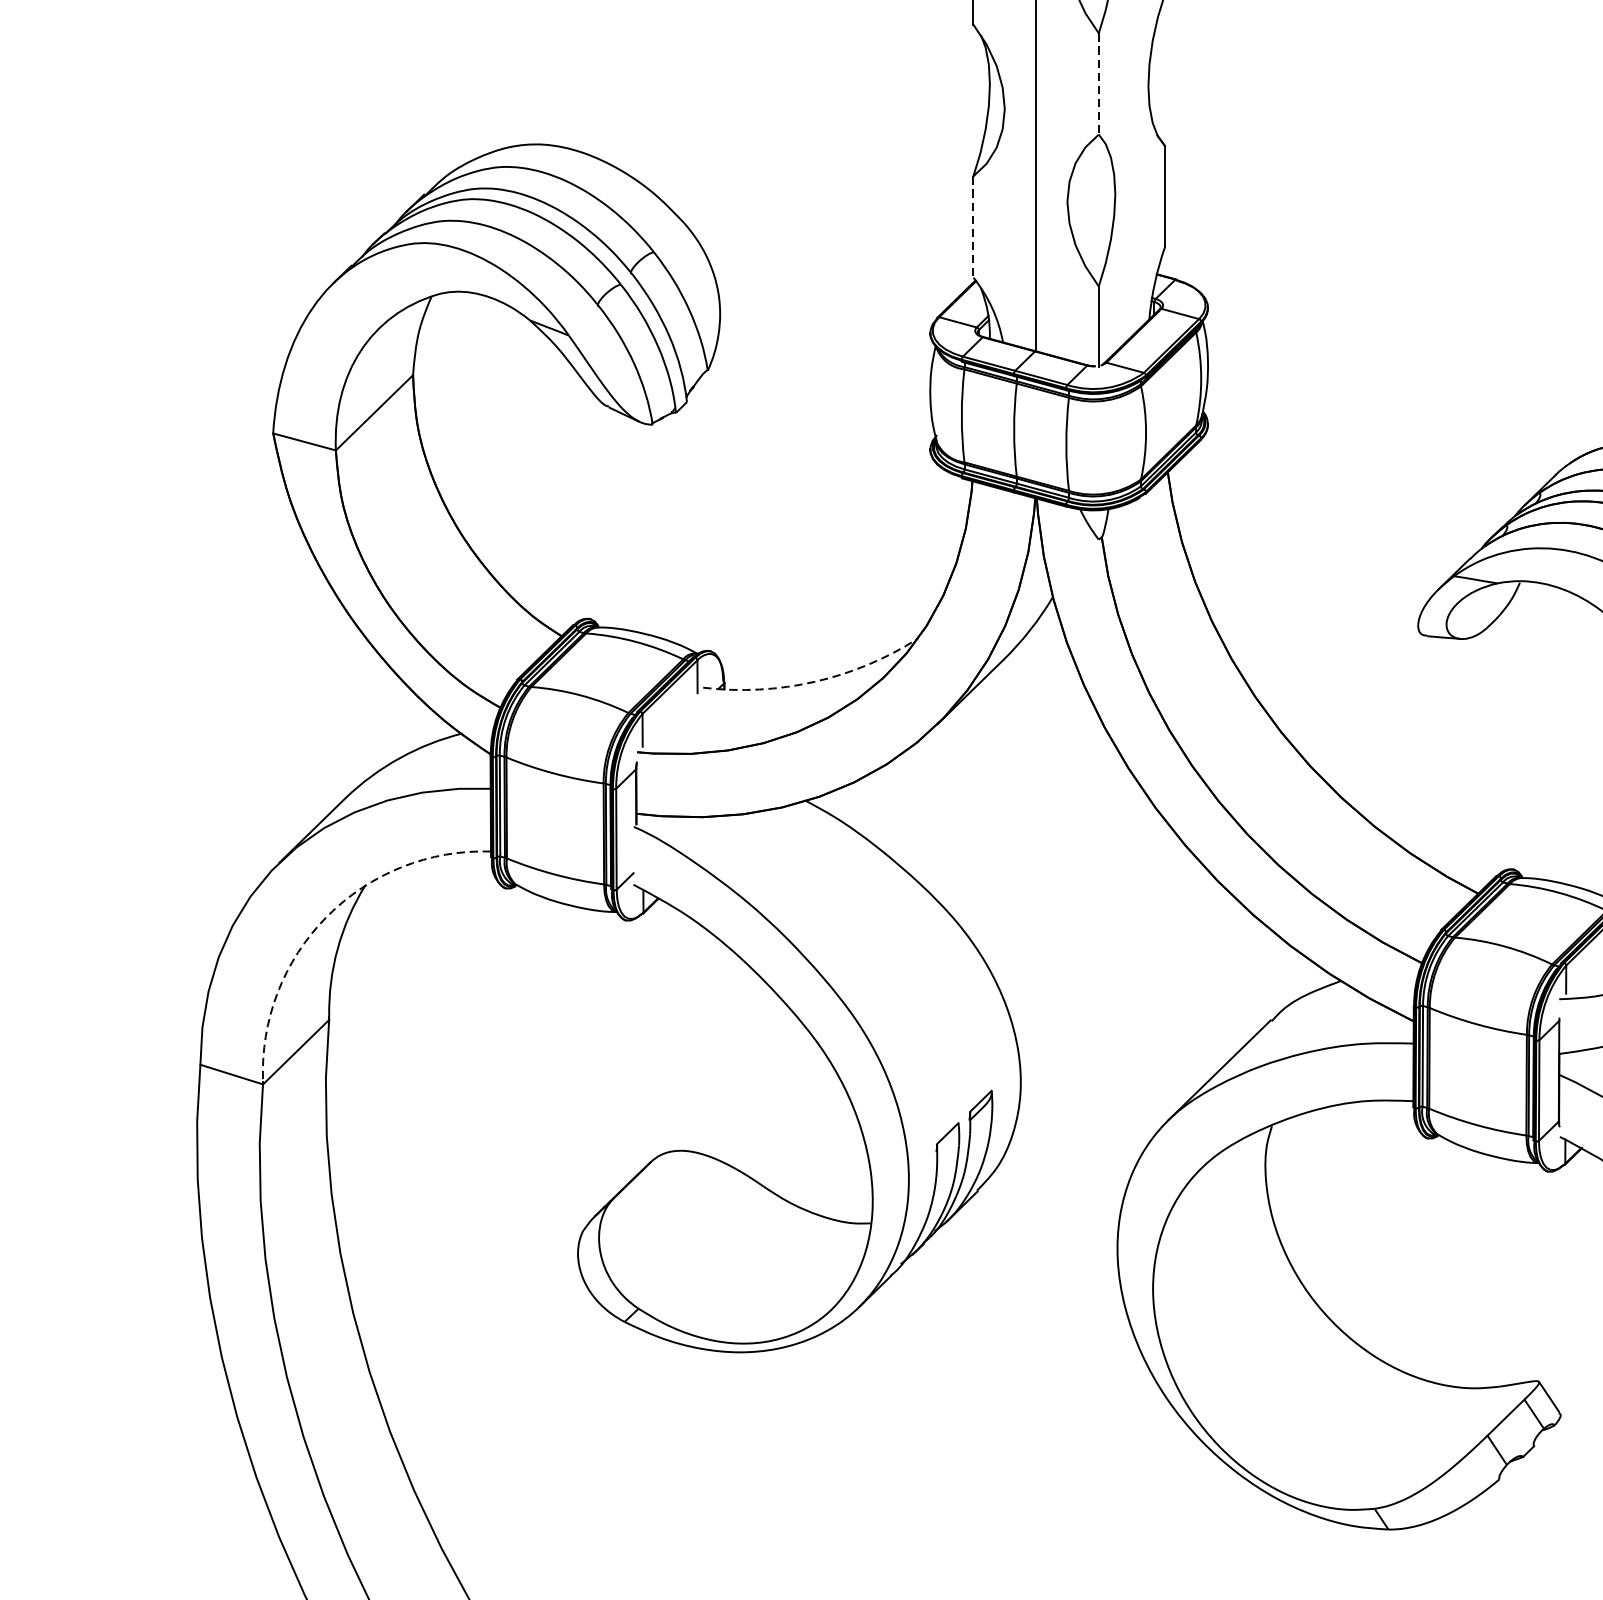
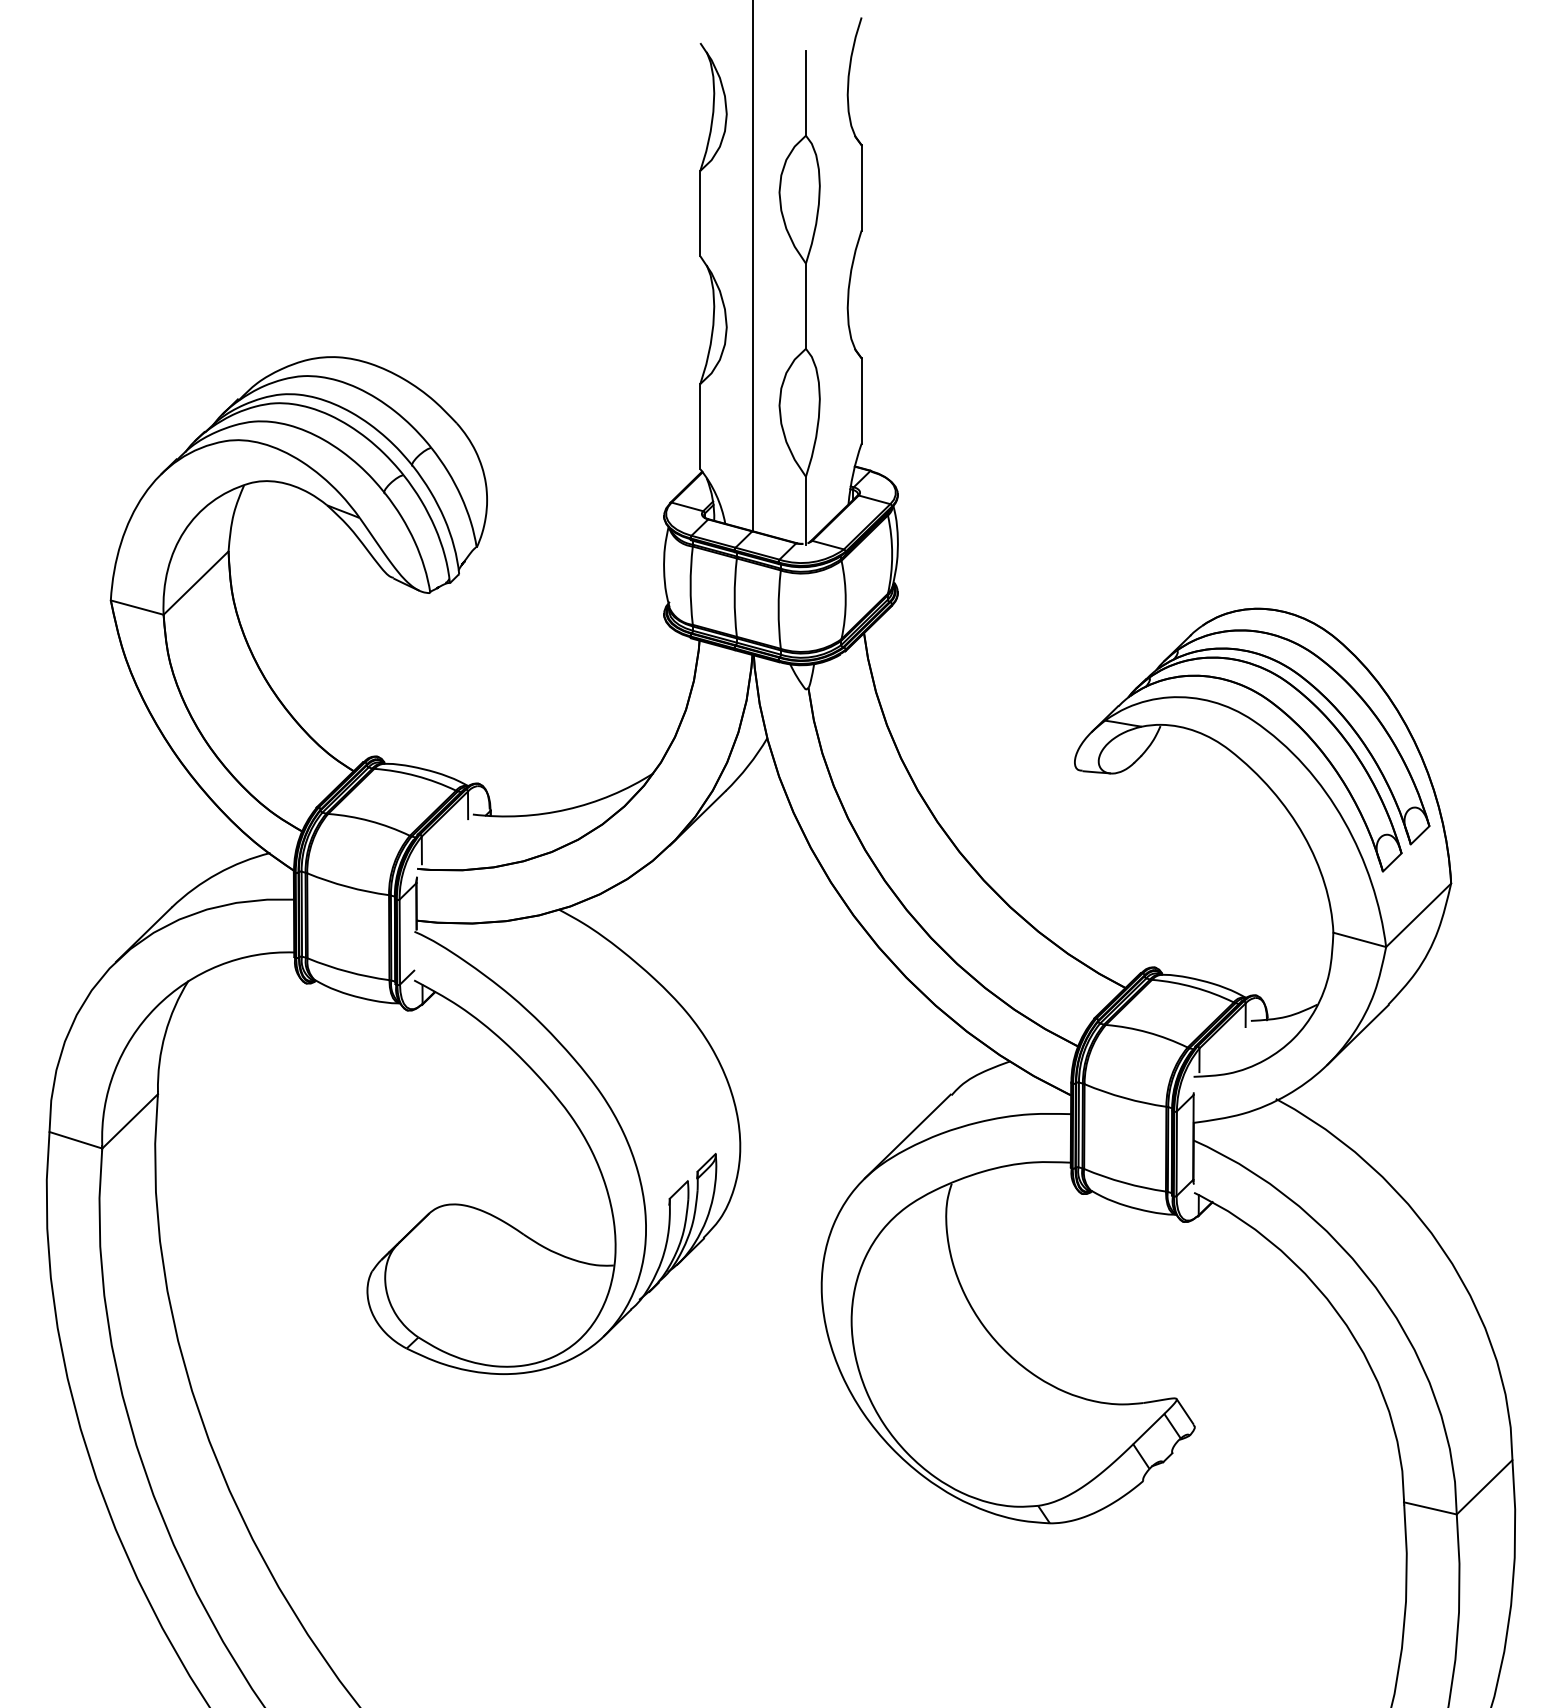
line: (1098, 84) -> (805, 306), dashed -> solid
line: (973, 226) -> (700, 426), dashed -> solid
arc: (814, 681) -> (566, 809), dashed -> solid
arc: (326, 916) -> (155, 1007), dashed -> solid

